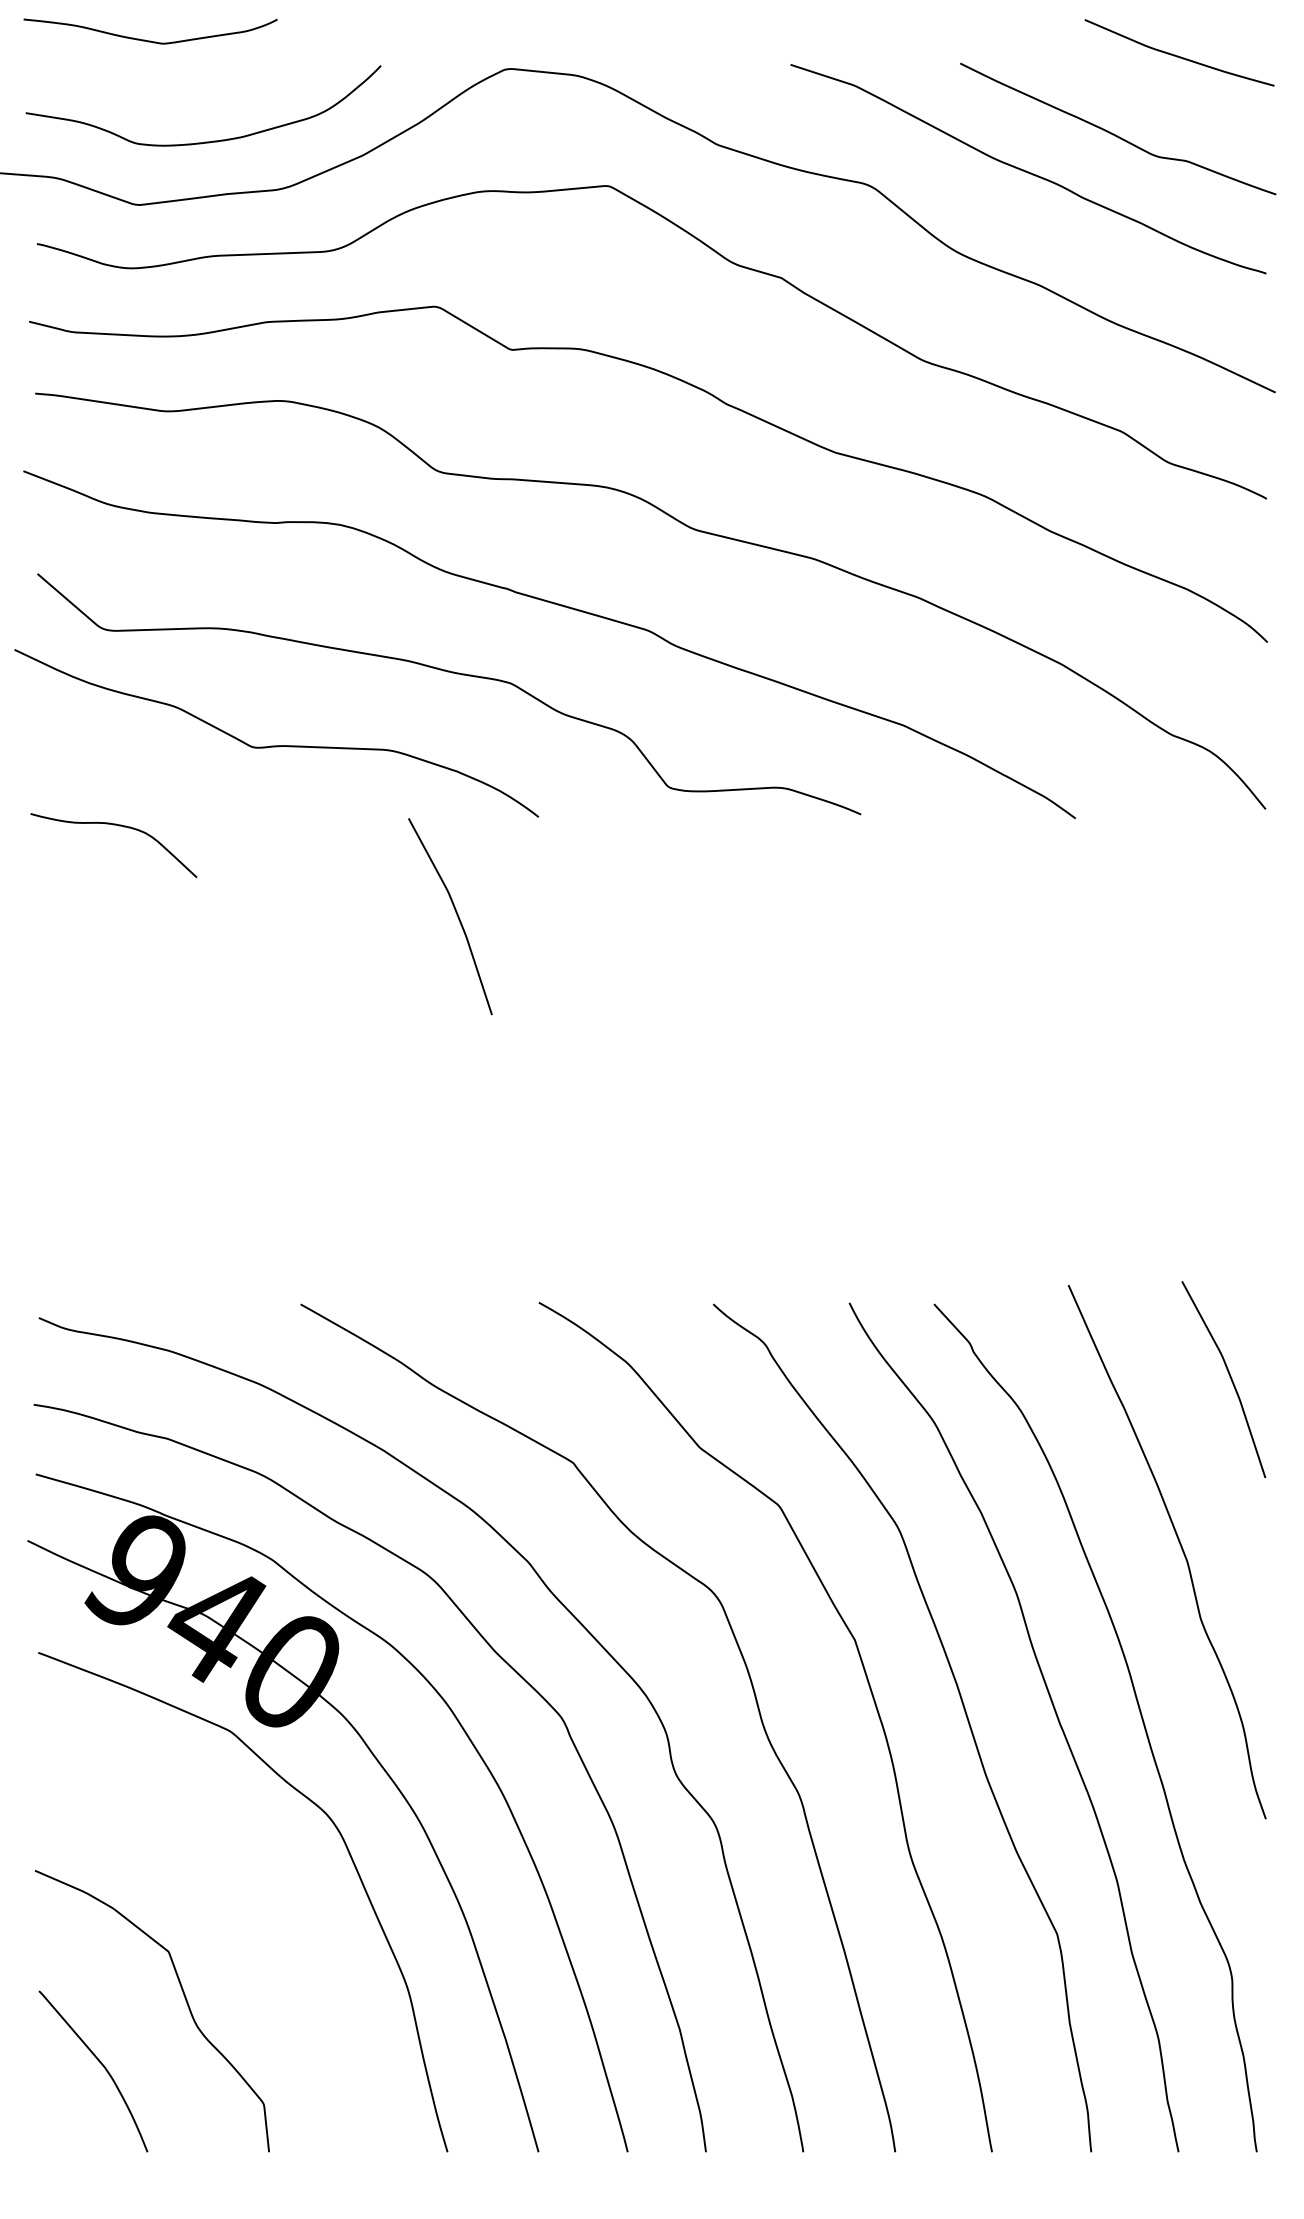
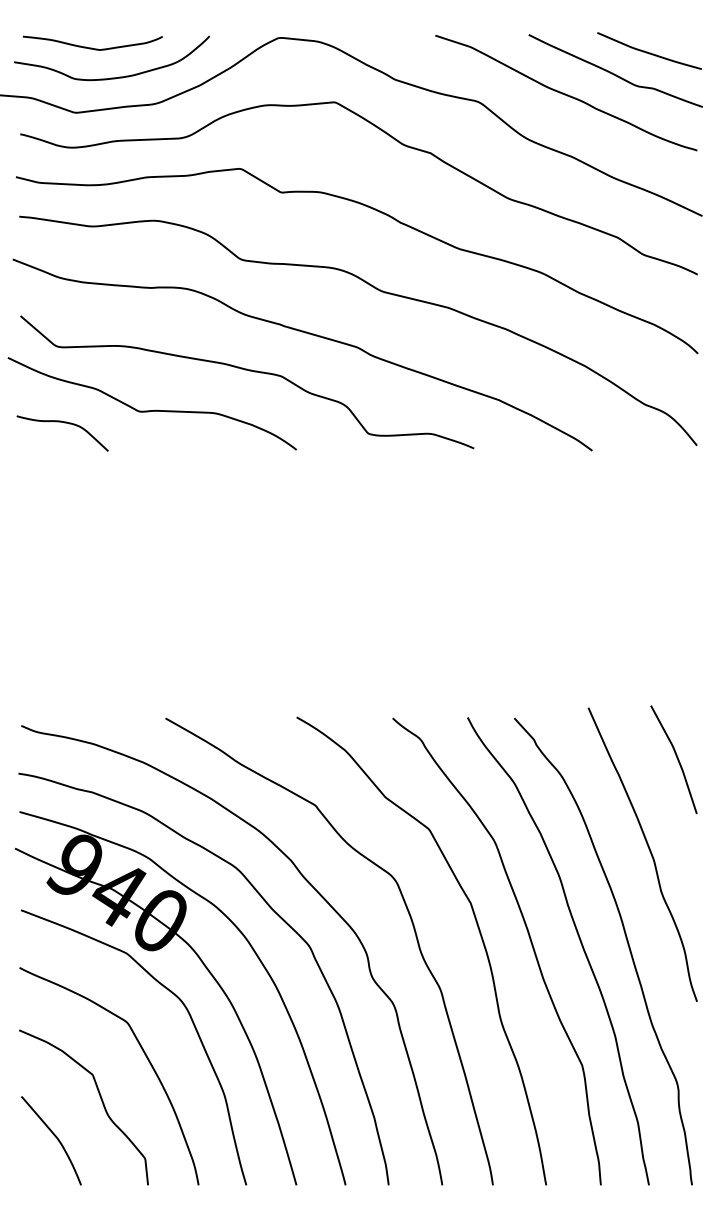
curve: (149, 39) -> (92, 47), moved
curve: (1179, 55) -> (649, 52), moved
curve: (117, 827) -> (64, 423), moved
curve: (455, 914) -> (250, 503), removed
curve: (266, 1921) -> (146, 1058), added

